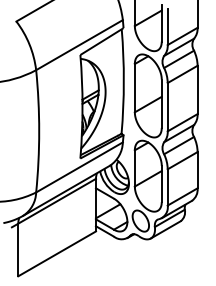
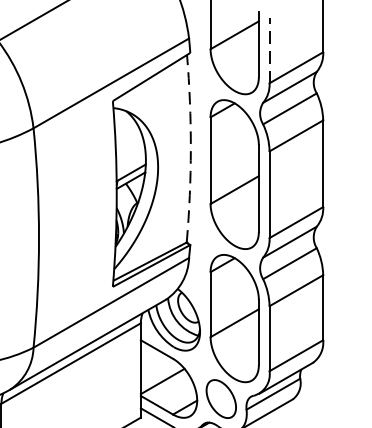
line: (167, 26) -> (269, 49), solid -> dashed
arc: (123, 81) -> (190, 148), solid -> dashed

